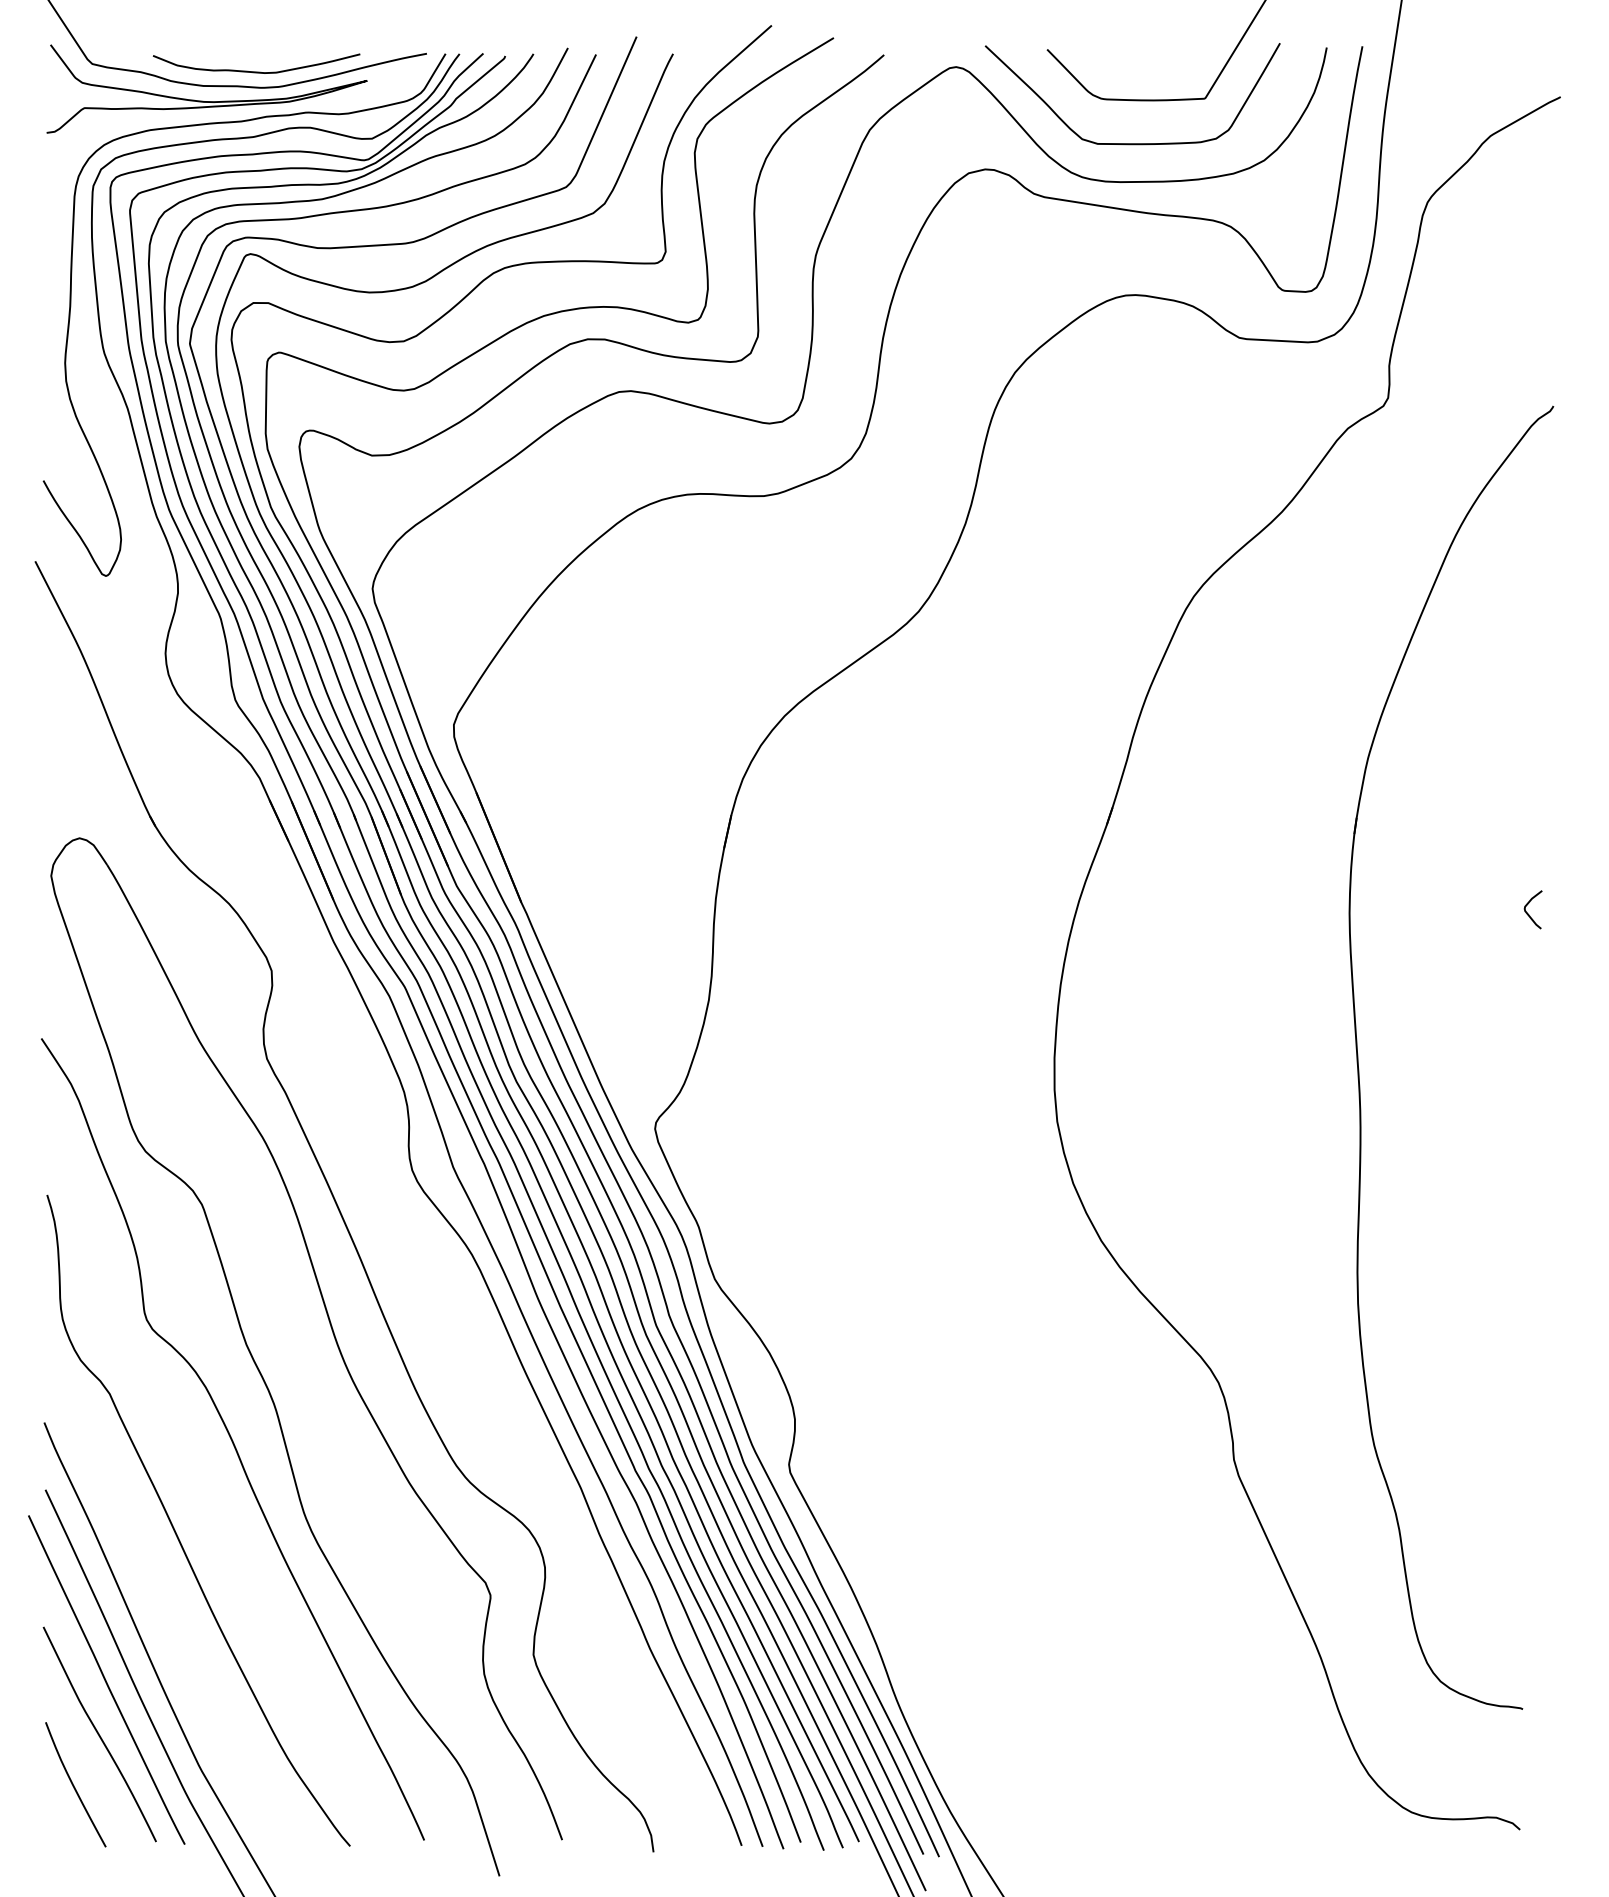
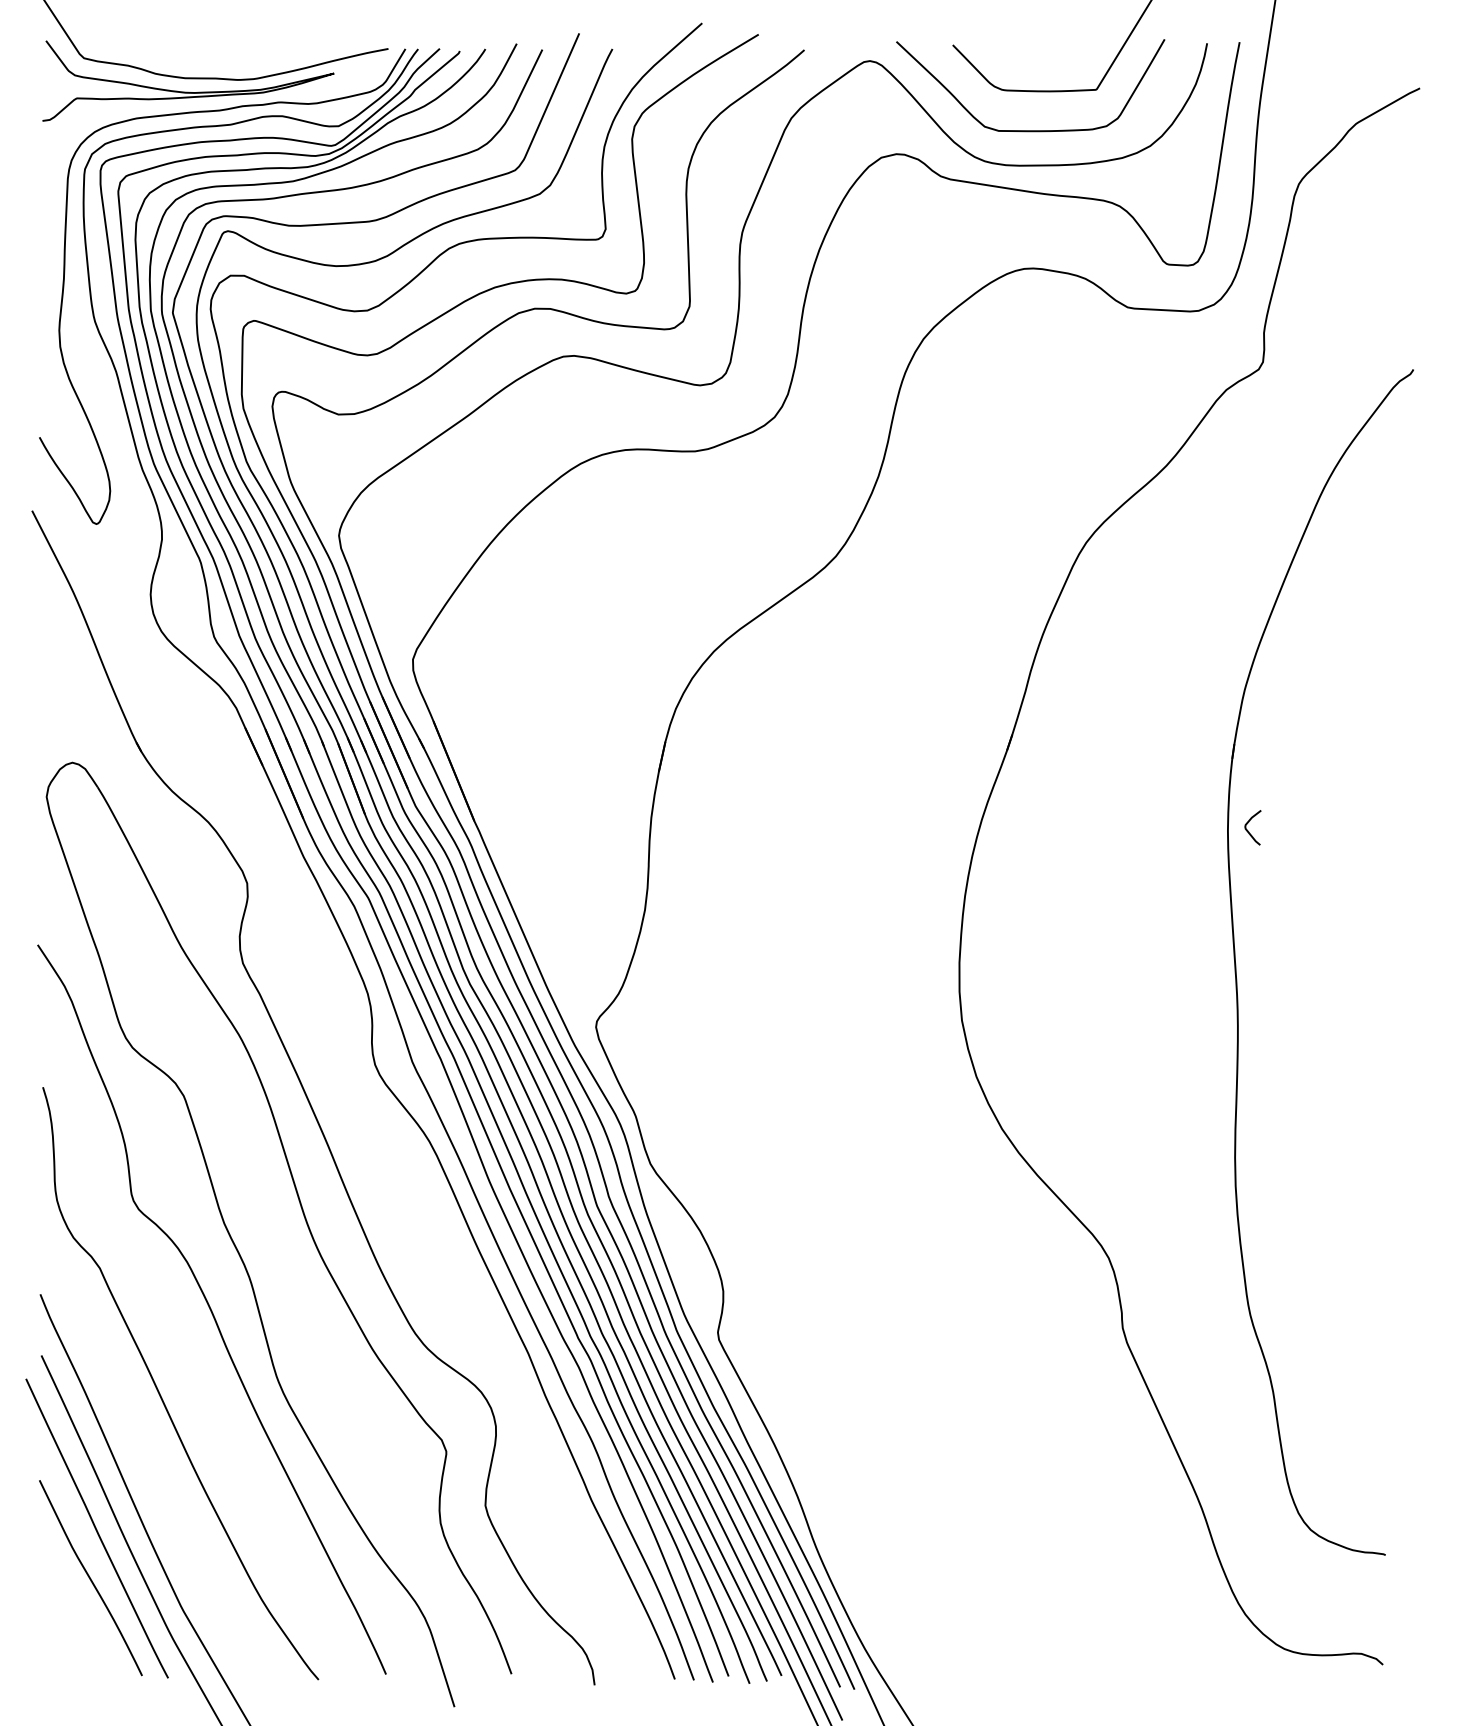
curve: (254, 70) -> (231, 64), removed
curve: (1528, 912) -> (1248, 830), moved
curve: (74, 1784) -> (67, 1623), removed

